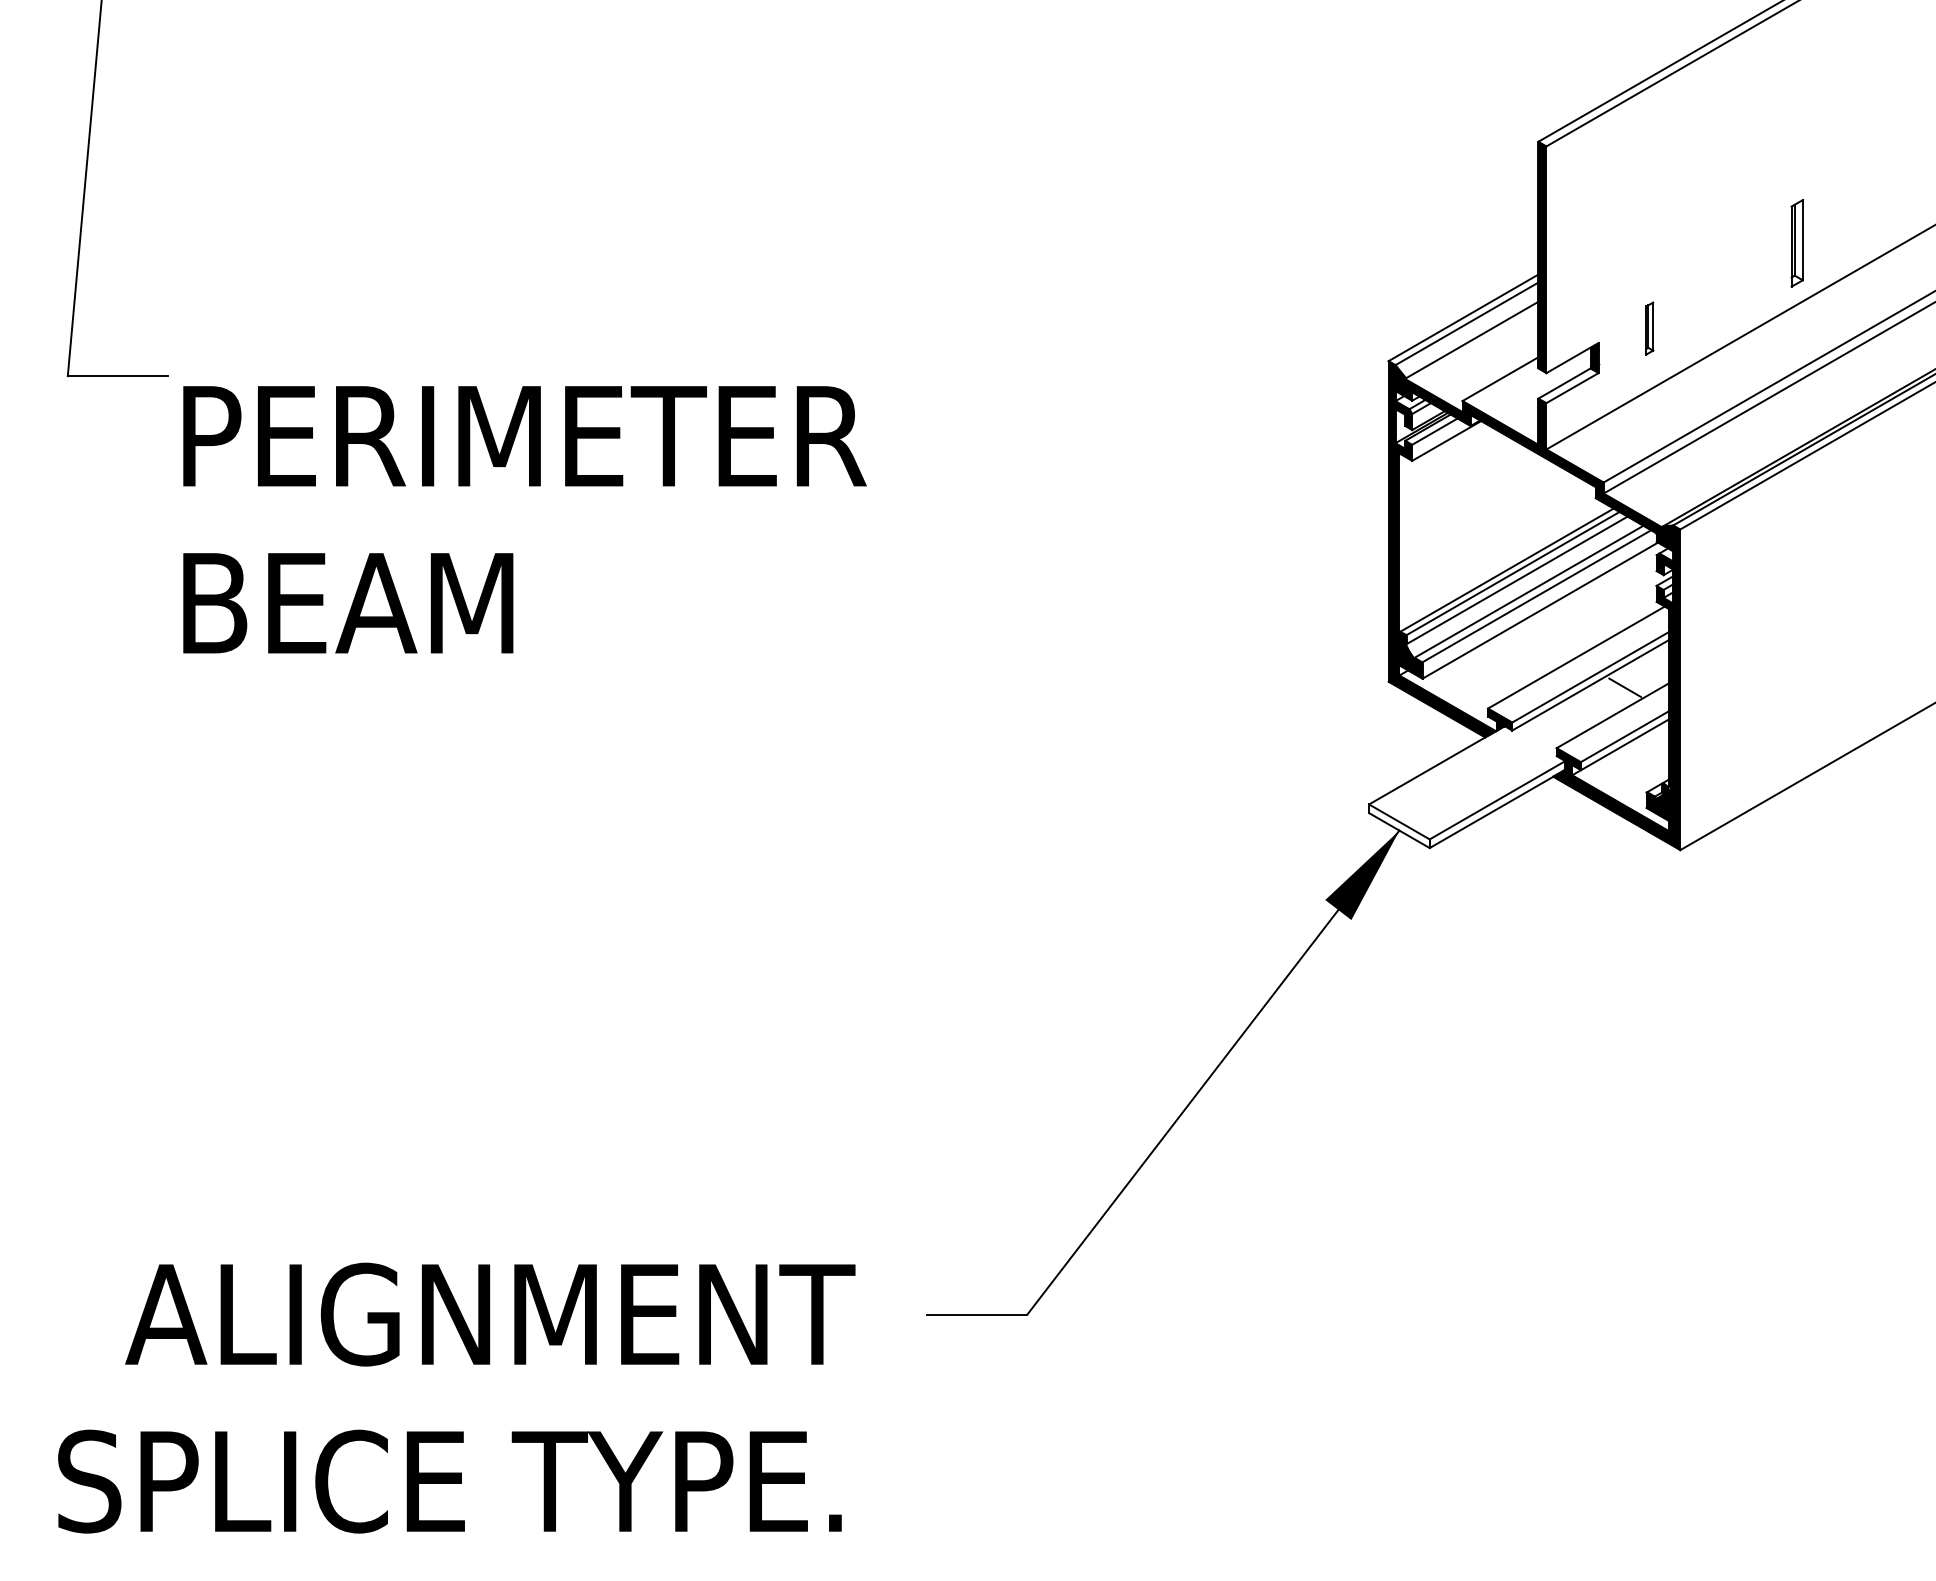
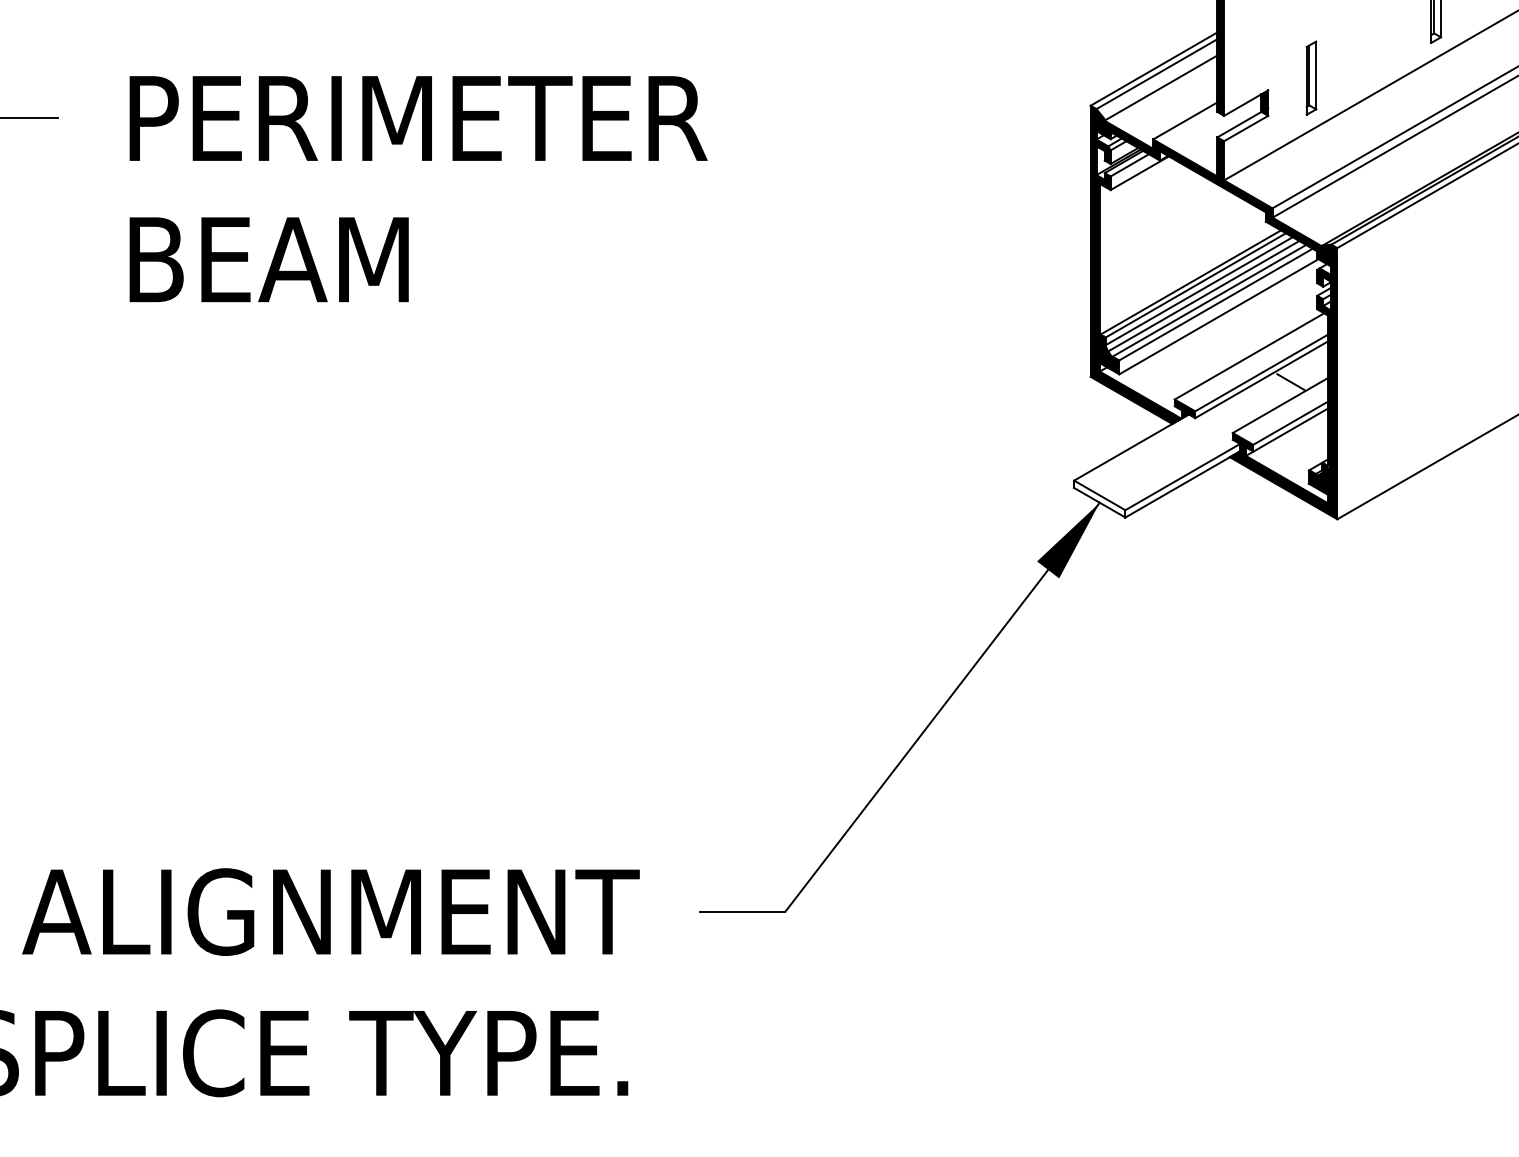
part: (1649, 328) -> (1311, 78), size x1.67
text: (524, 519) -> (418, 188), moved
line: (1518, 588) -> (1200, 298), added

